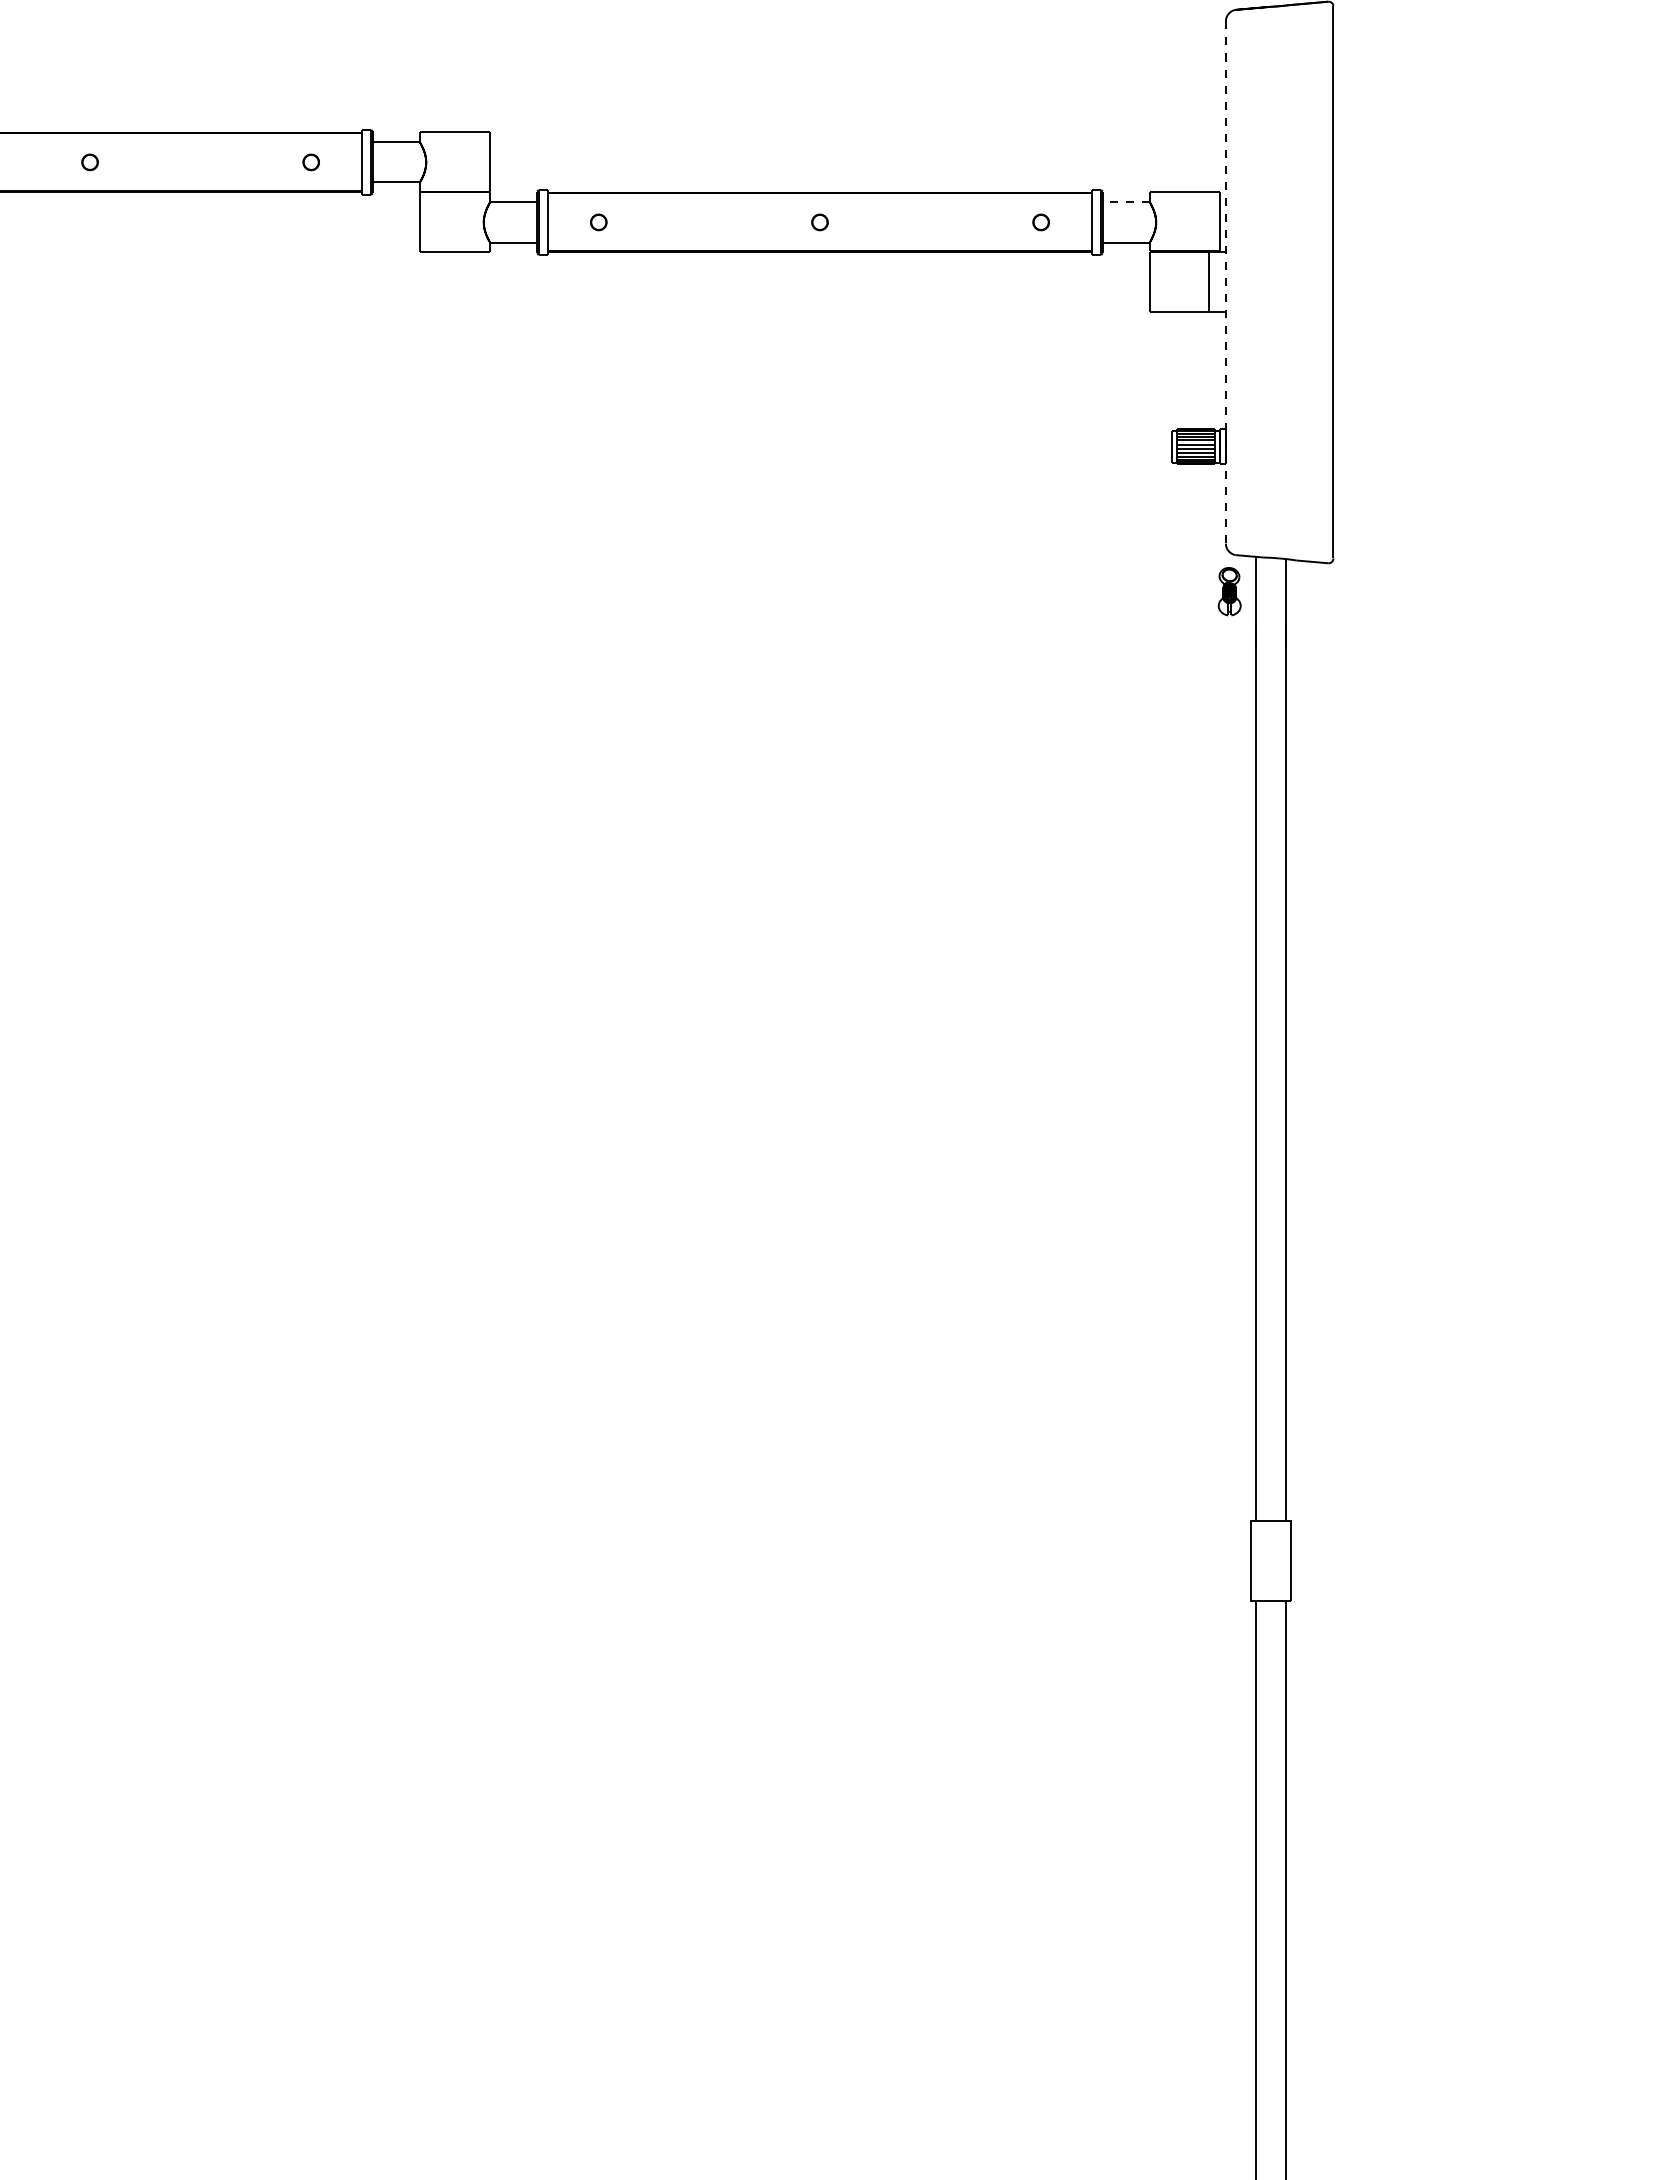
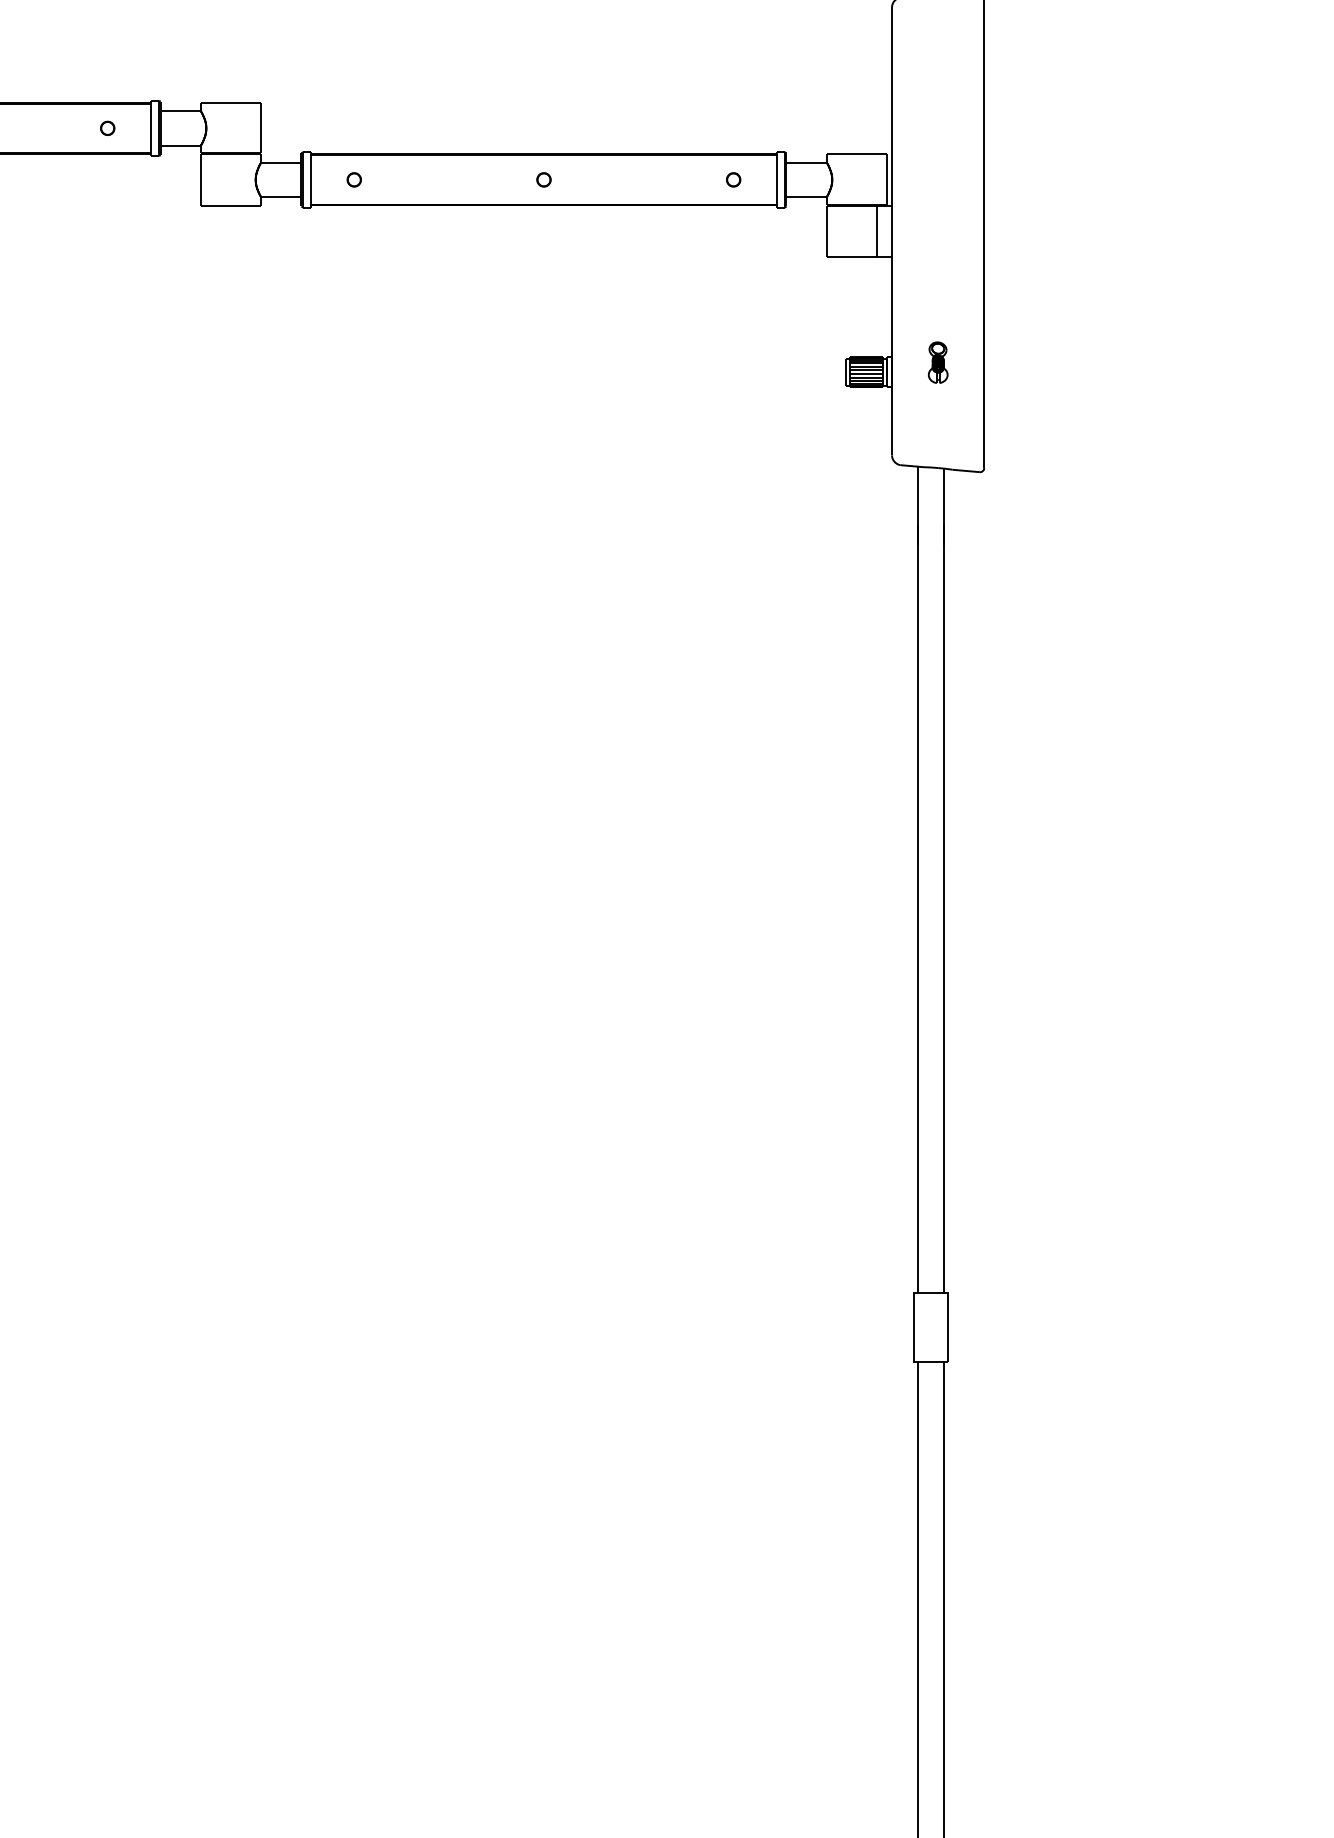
line: (1126, 202) -> (806, 162), dashed -> solid
line: (1225, 283) -> (891, 232), dashed -> solid
part: (1229, 591) -> (938, 362), moved

